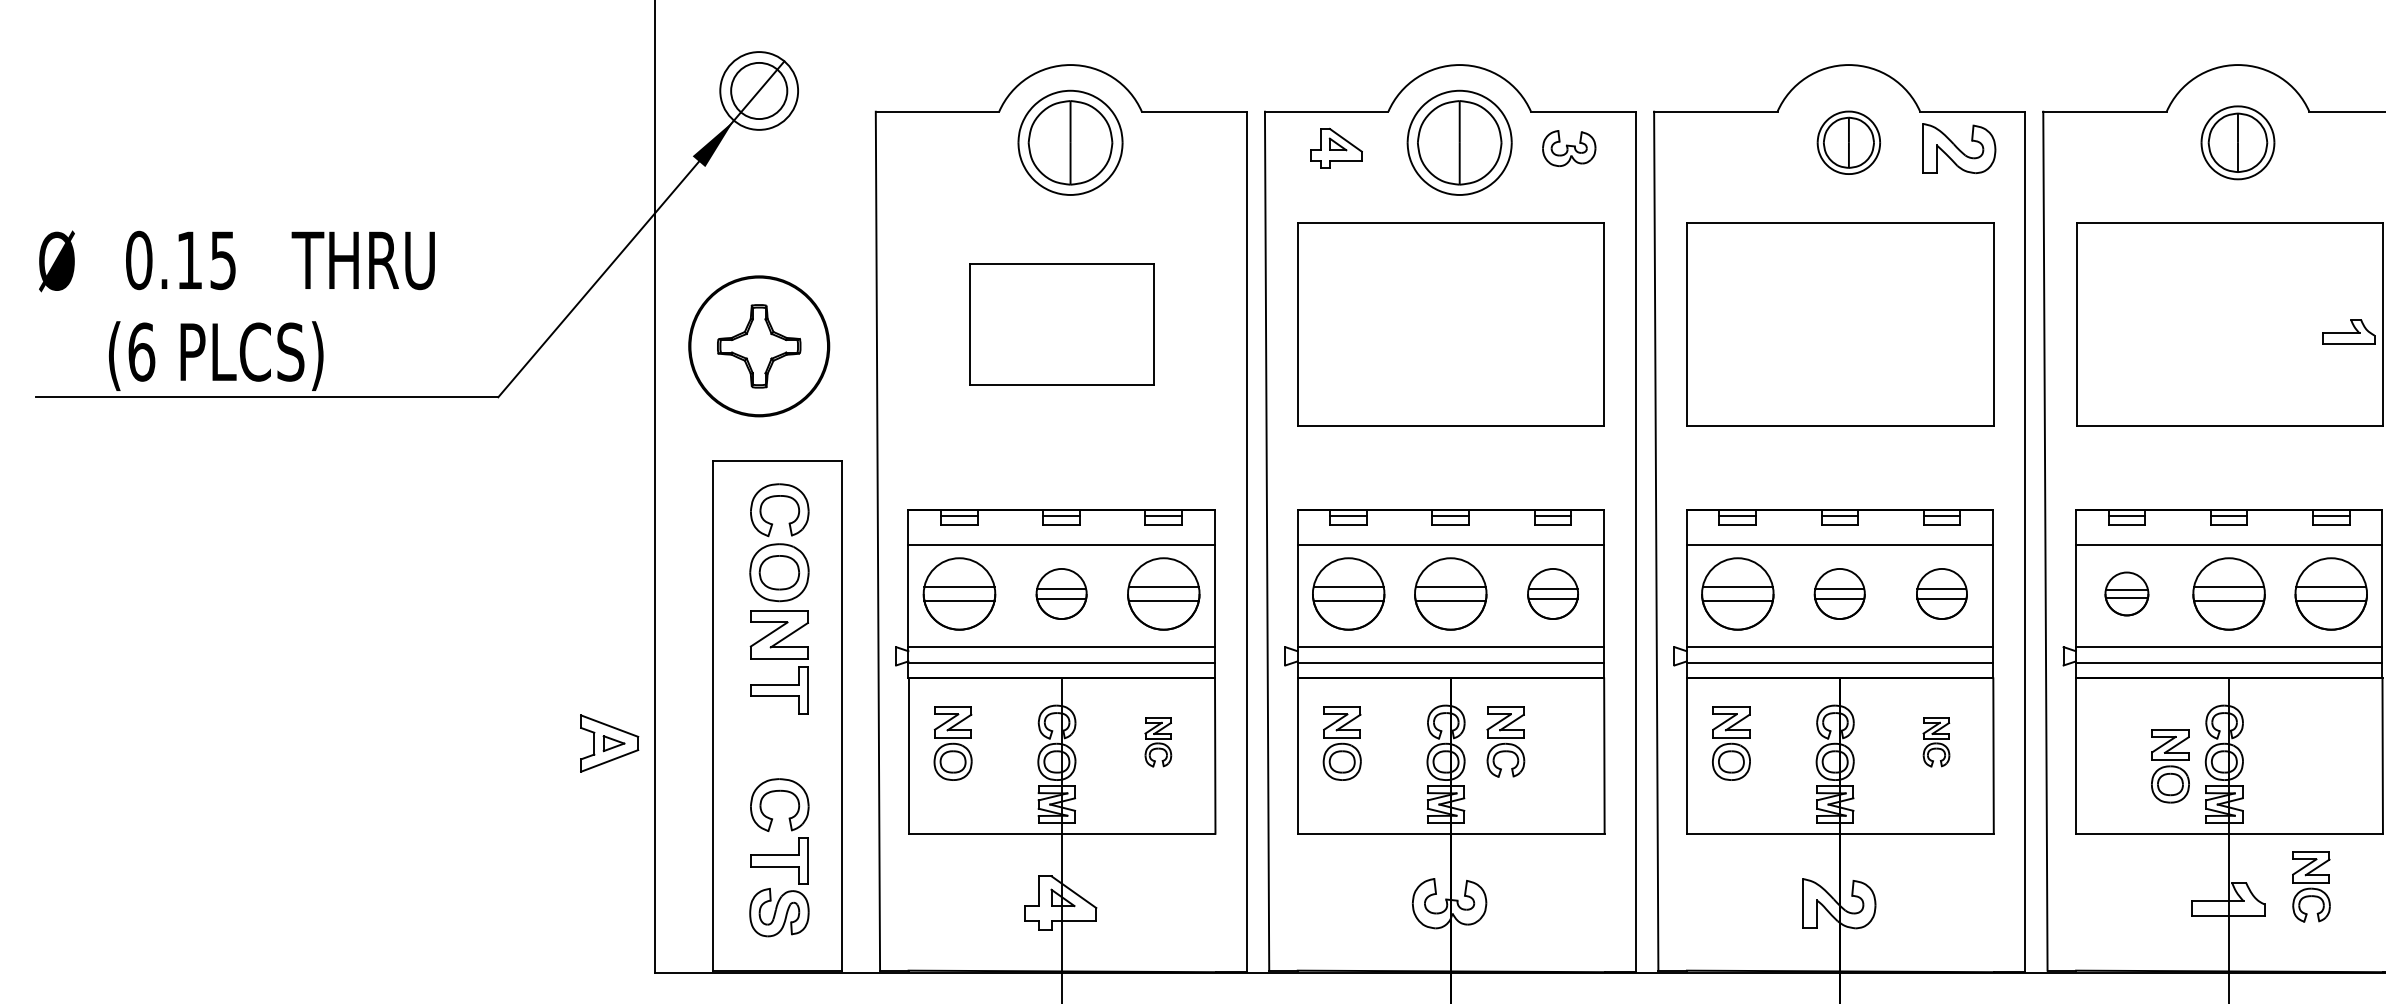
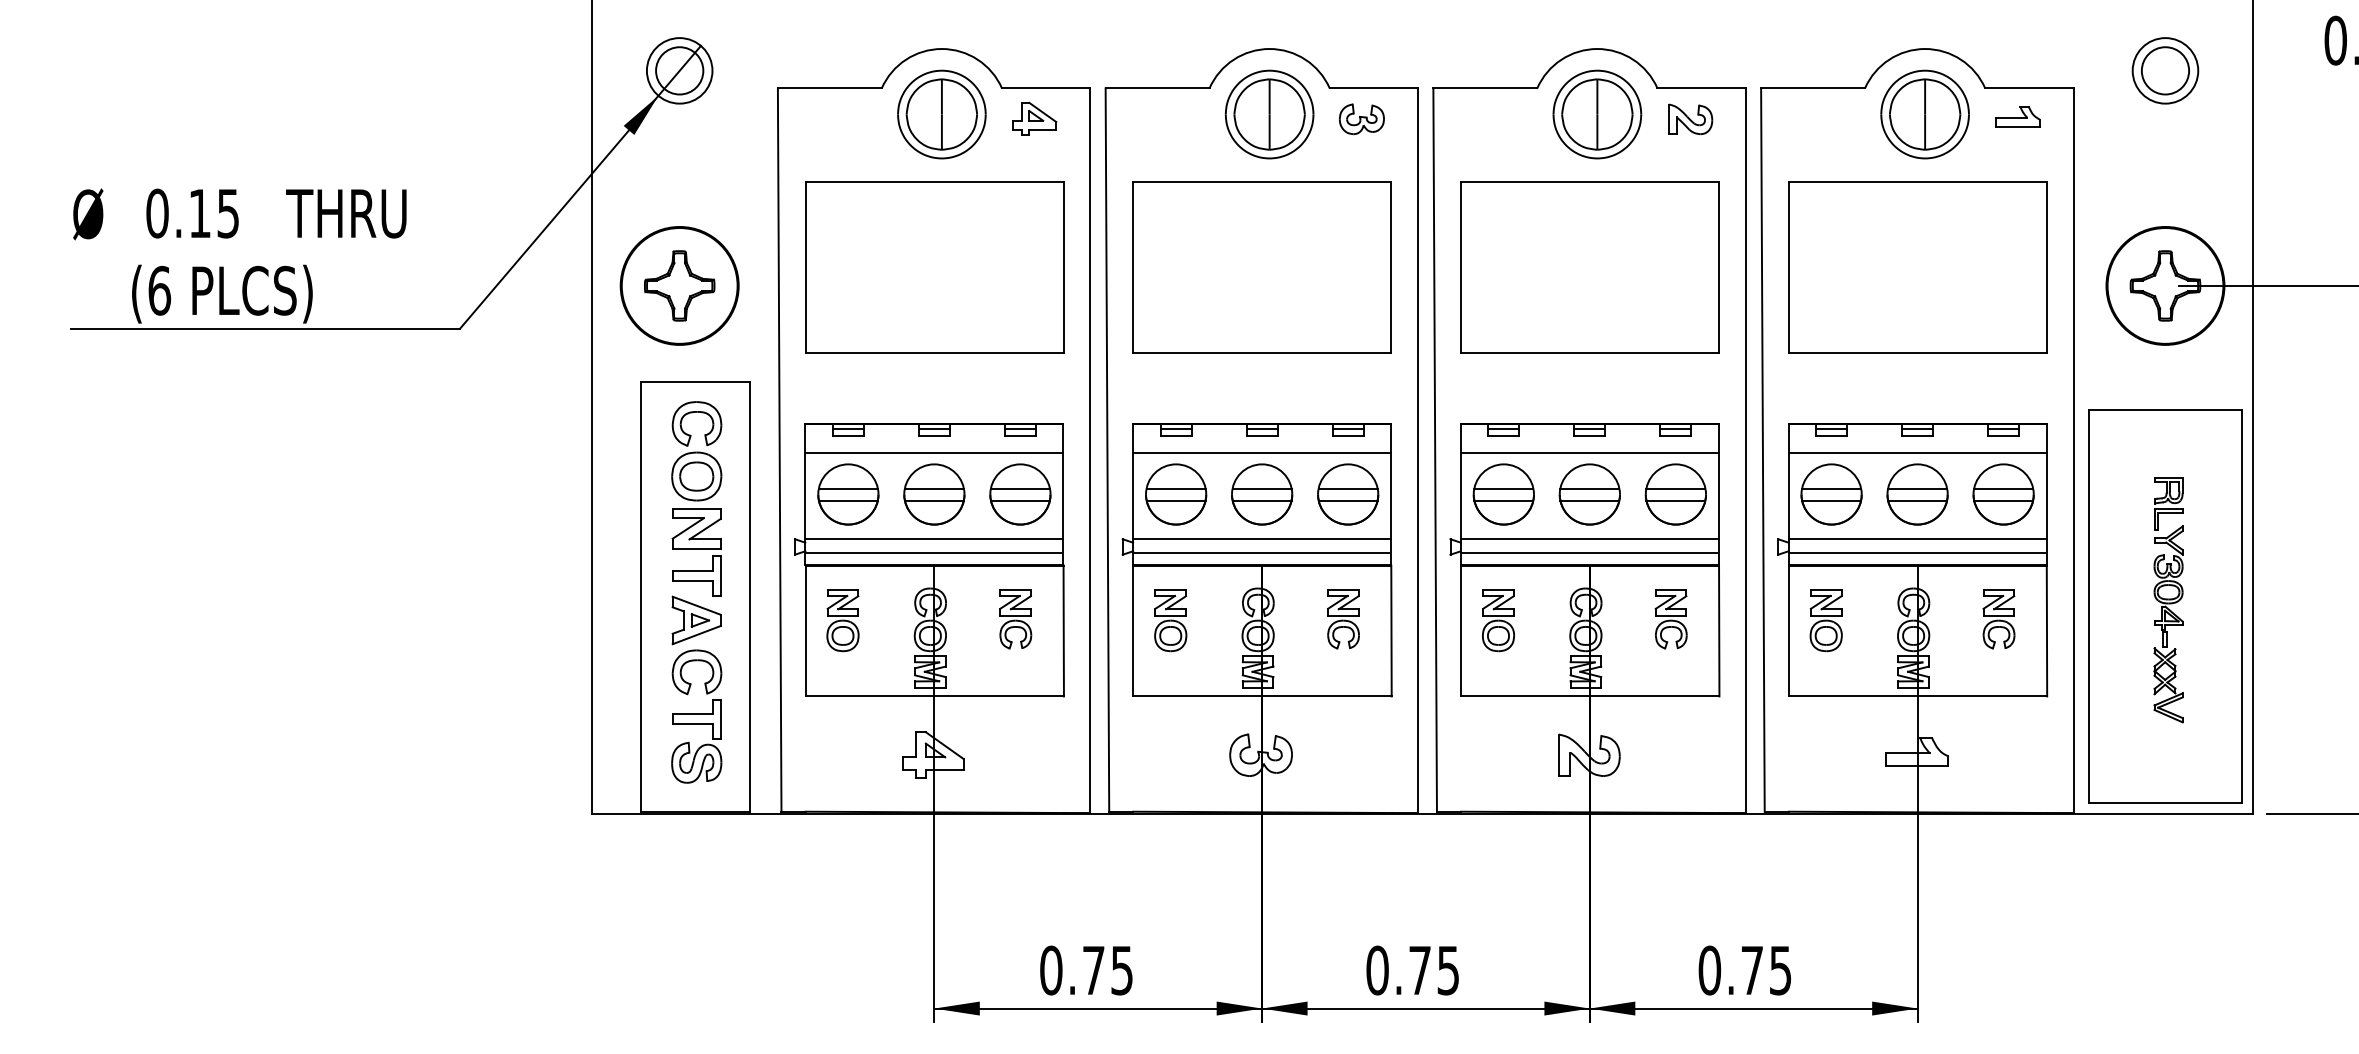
part: (1849, 142) -> (1597, 114), size x1.67
part: (2237, 142) -> (1924, 114), size x1.43
part: (1336, 147) -> (1034, 118), moved
part: (1959, 148) -> (1690, 119), size x0.71
part: (1061, 324) -> (934, 267), size x1.67
part: (2347, 331) -> (2017, 116), moved
part: (1061, 593) -> (934, 494), size x1.43
part: (1553, 593) -> (1348, 494), size x1.43
part: (1839, 593) -> (1589, 494), size x1.43
part: (1941, 593) -> (1675, 494), size x1.43
part: (2126, 593) -> (1831, 494), size x1.67
part: (1157, 742) -> (1015, 619), size x1.43
part: (1505, 742) -> (1343, 619), moved
part: (1935, 742) -> (1670, 619), size x1.43
part: (609, 743) -> (696, 620), moved
part: (2169, 766) -> (1825, 620), moved
part: (2310, 887) -> (1998, 619), moved

